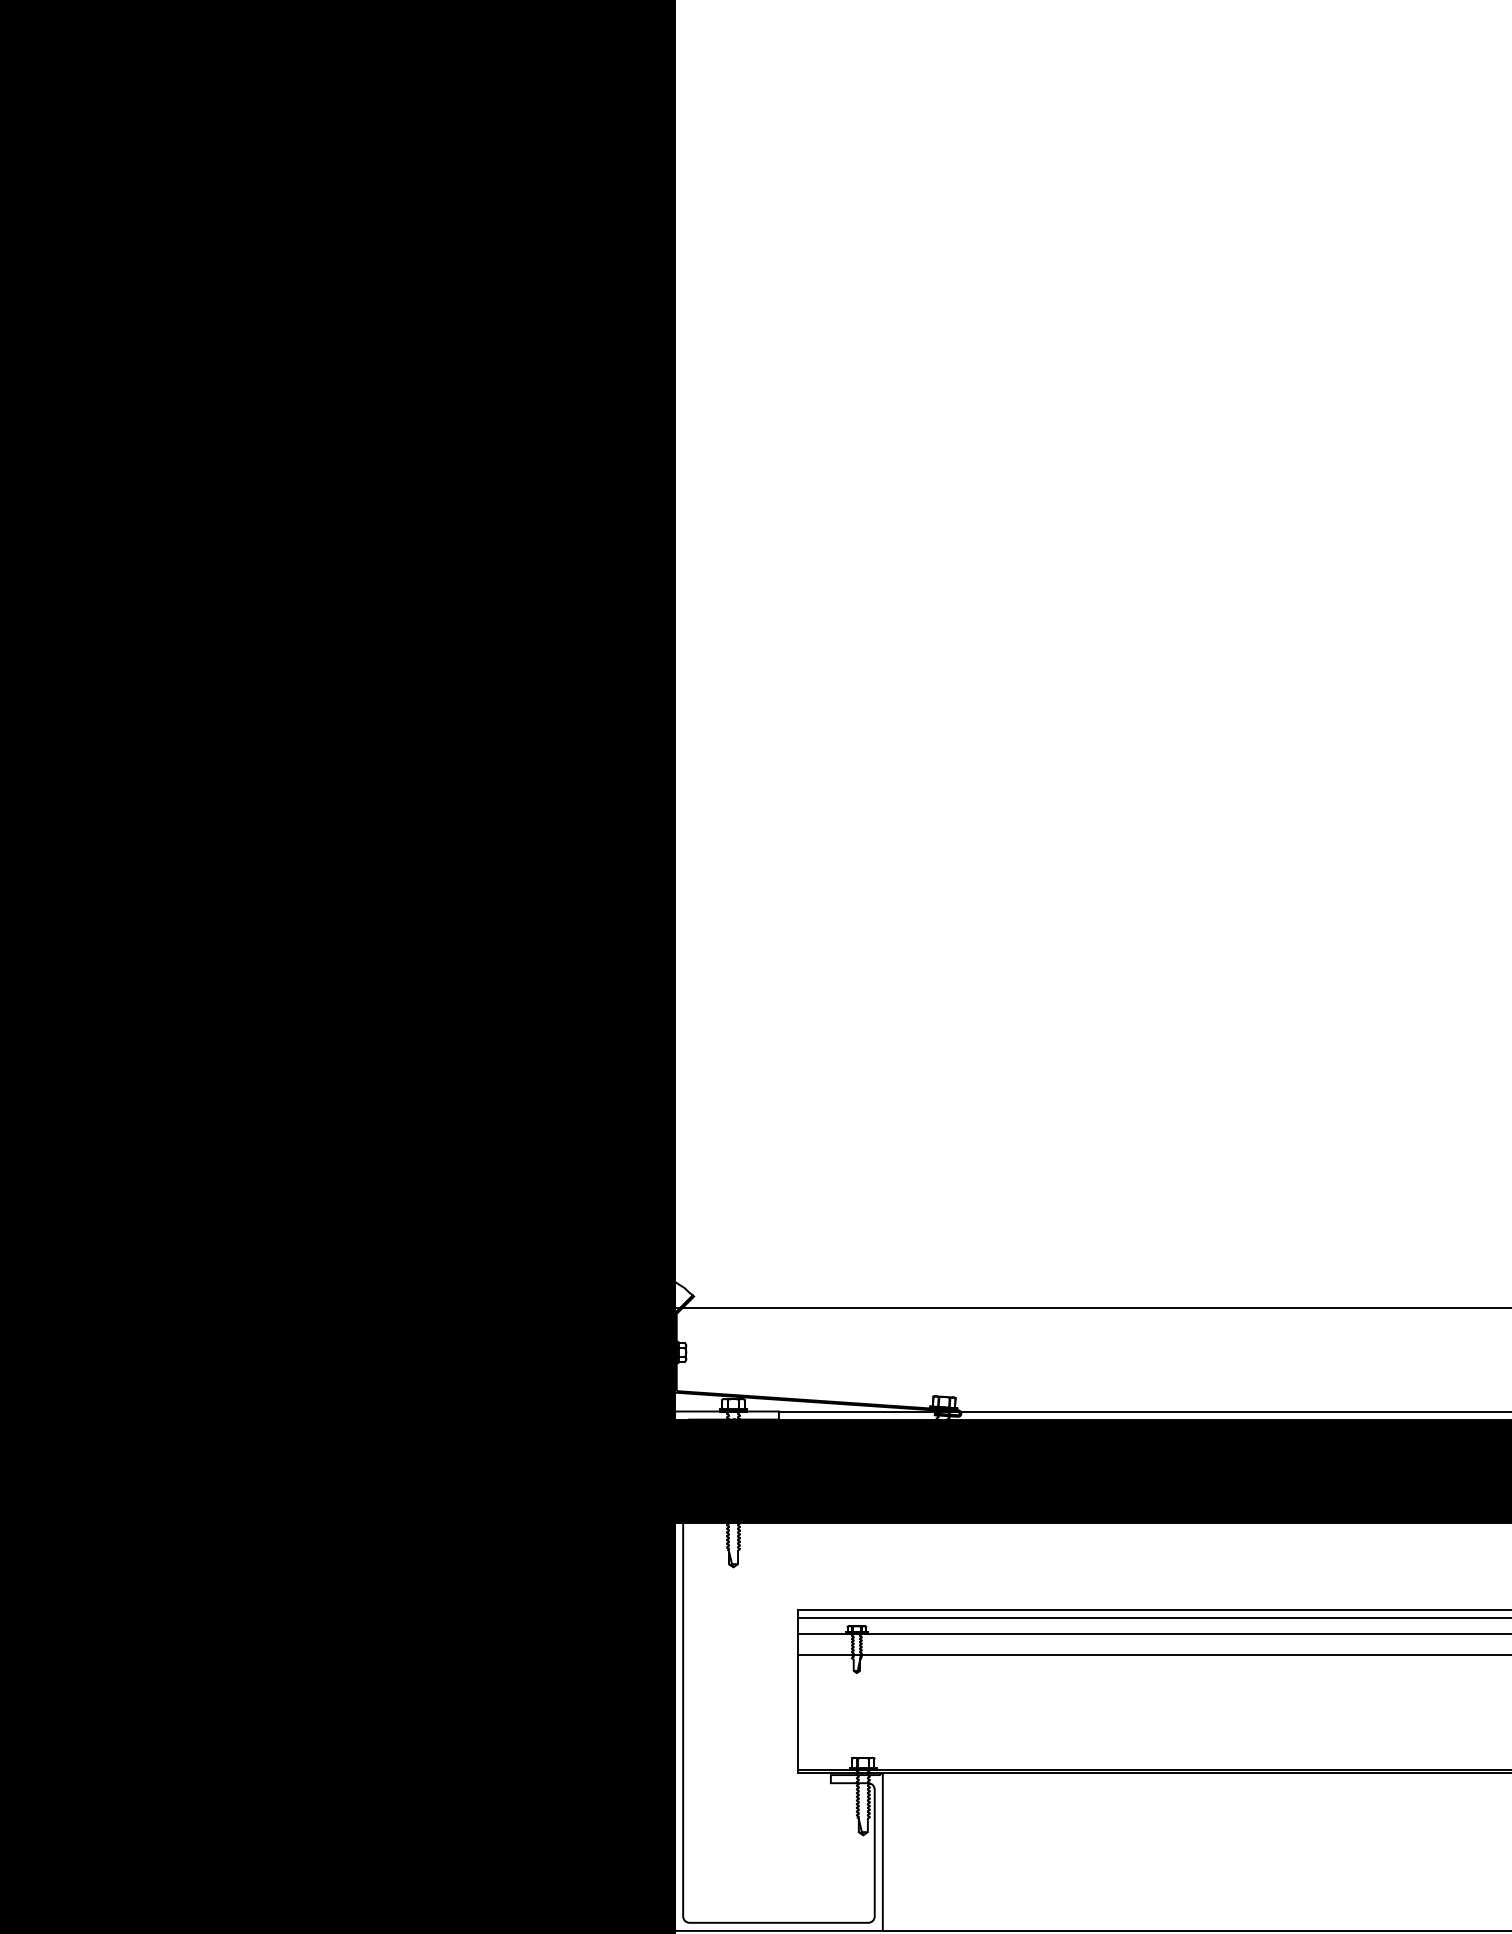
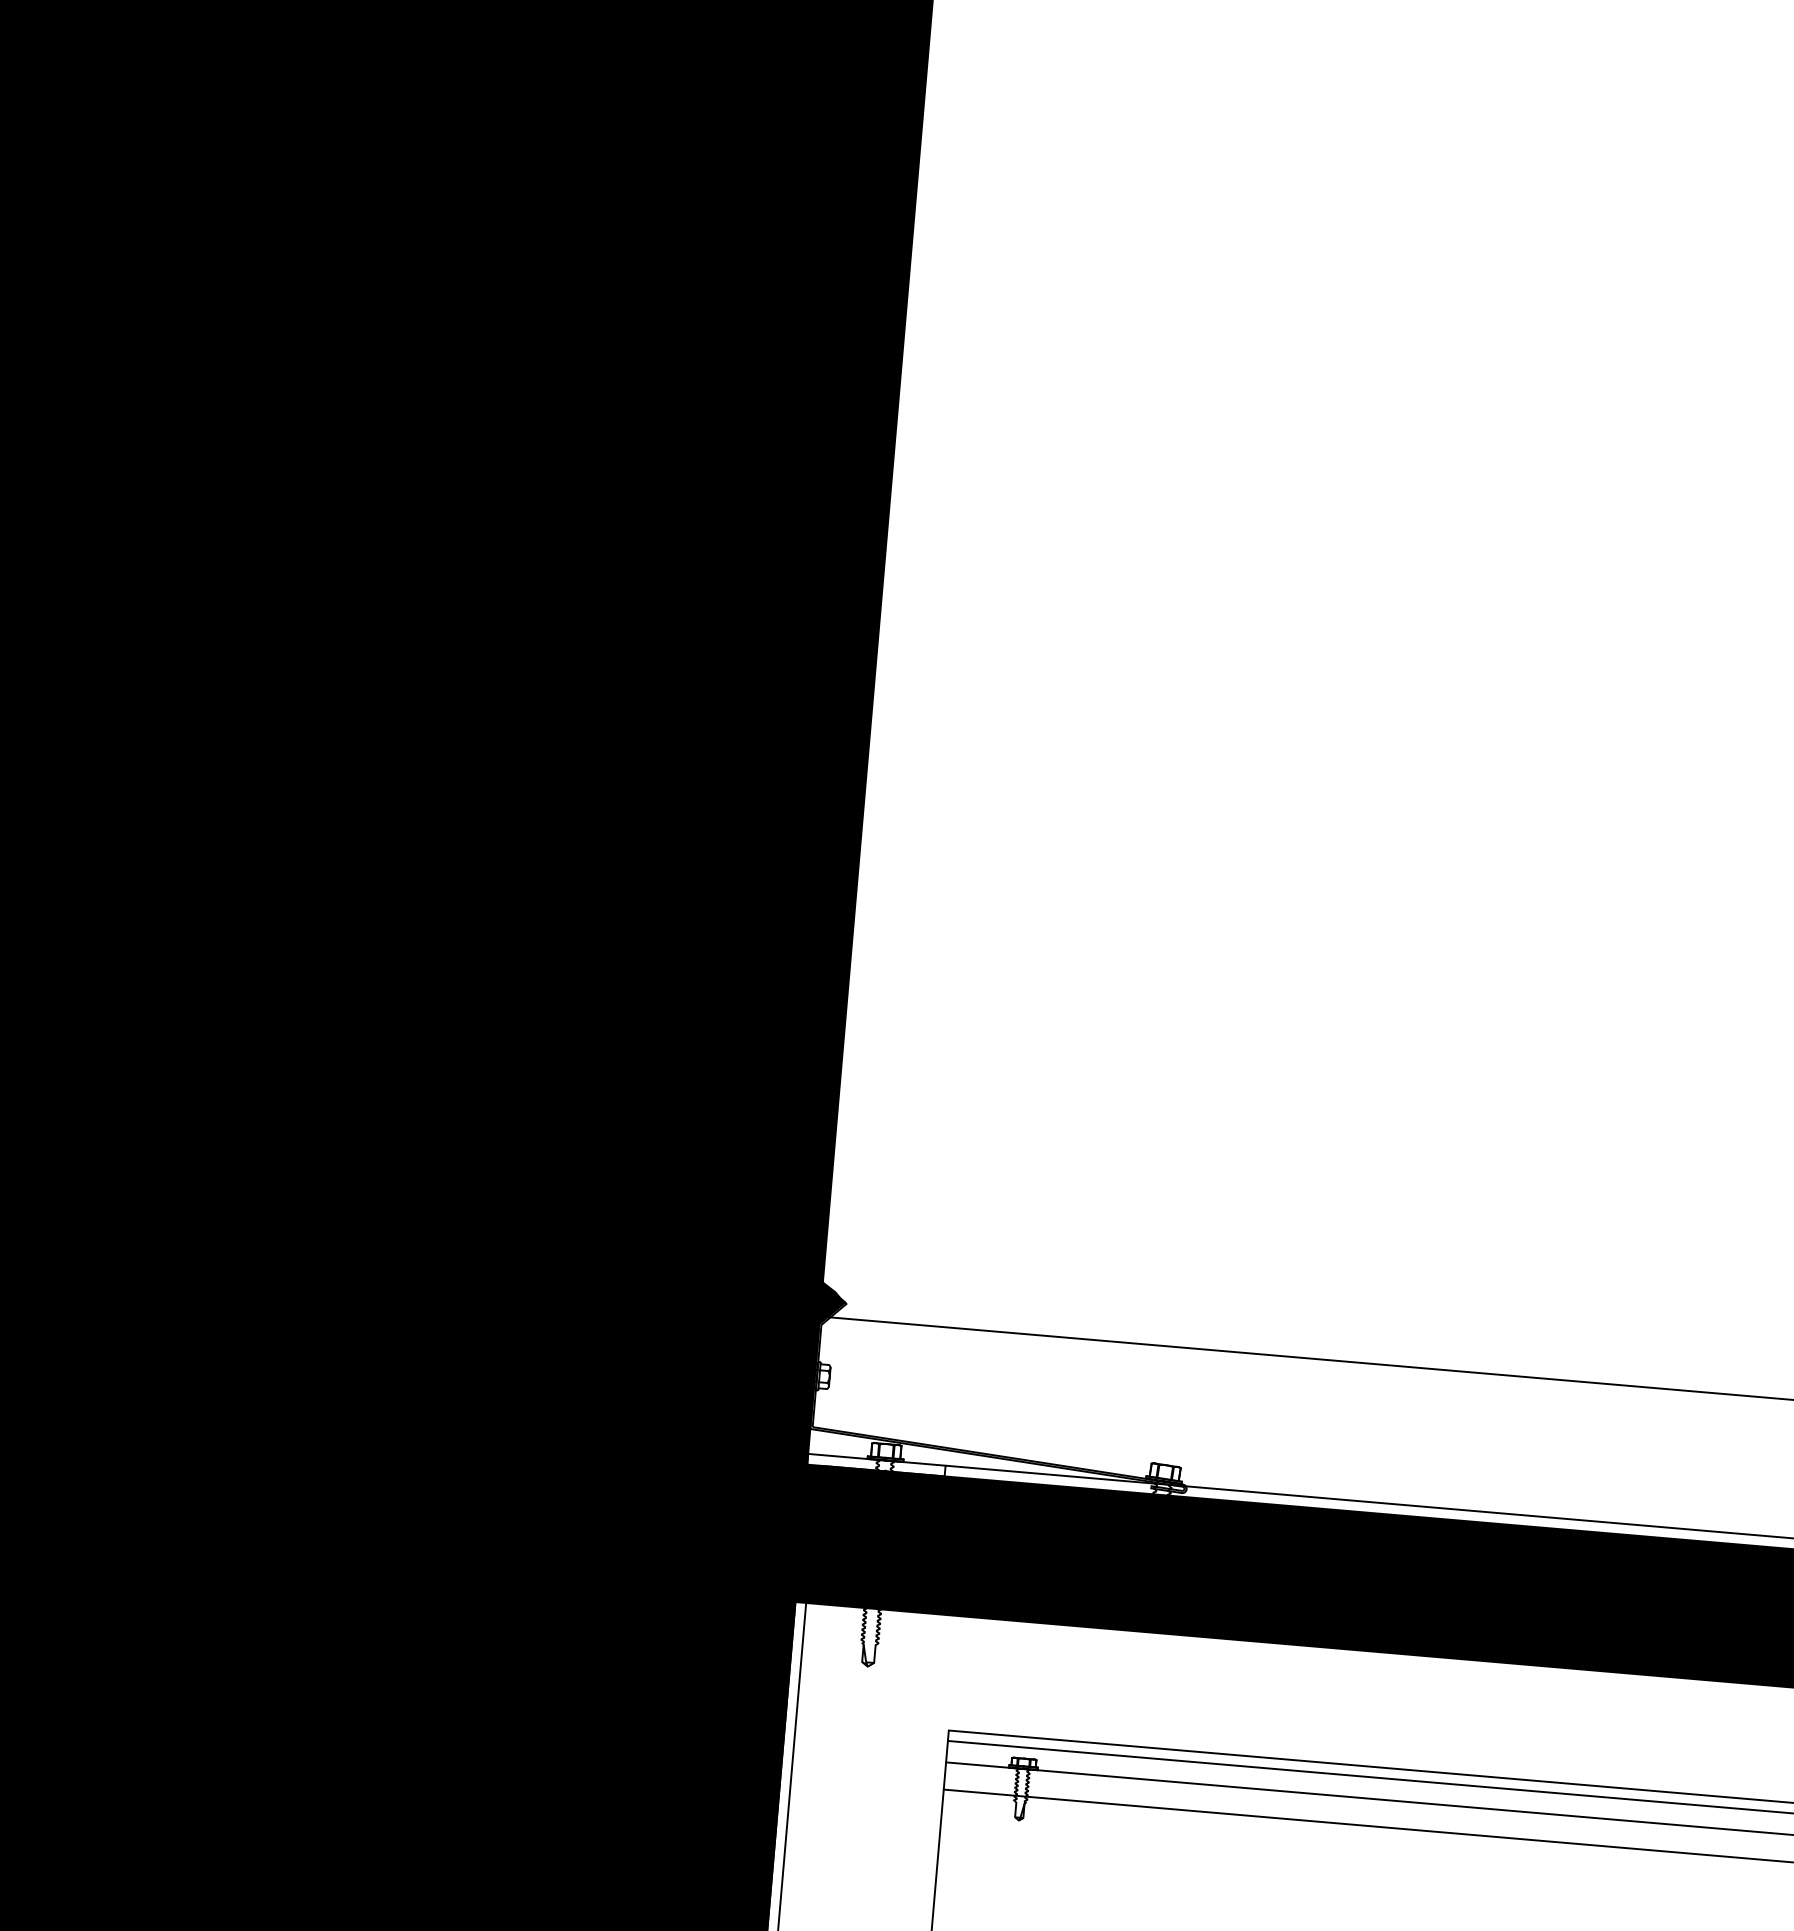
fill: (683, 1297) -> (832, 1304), added

